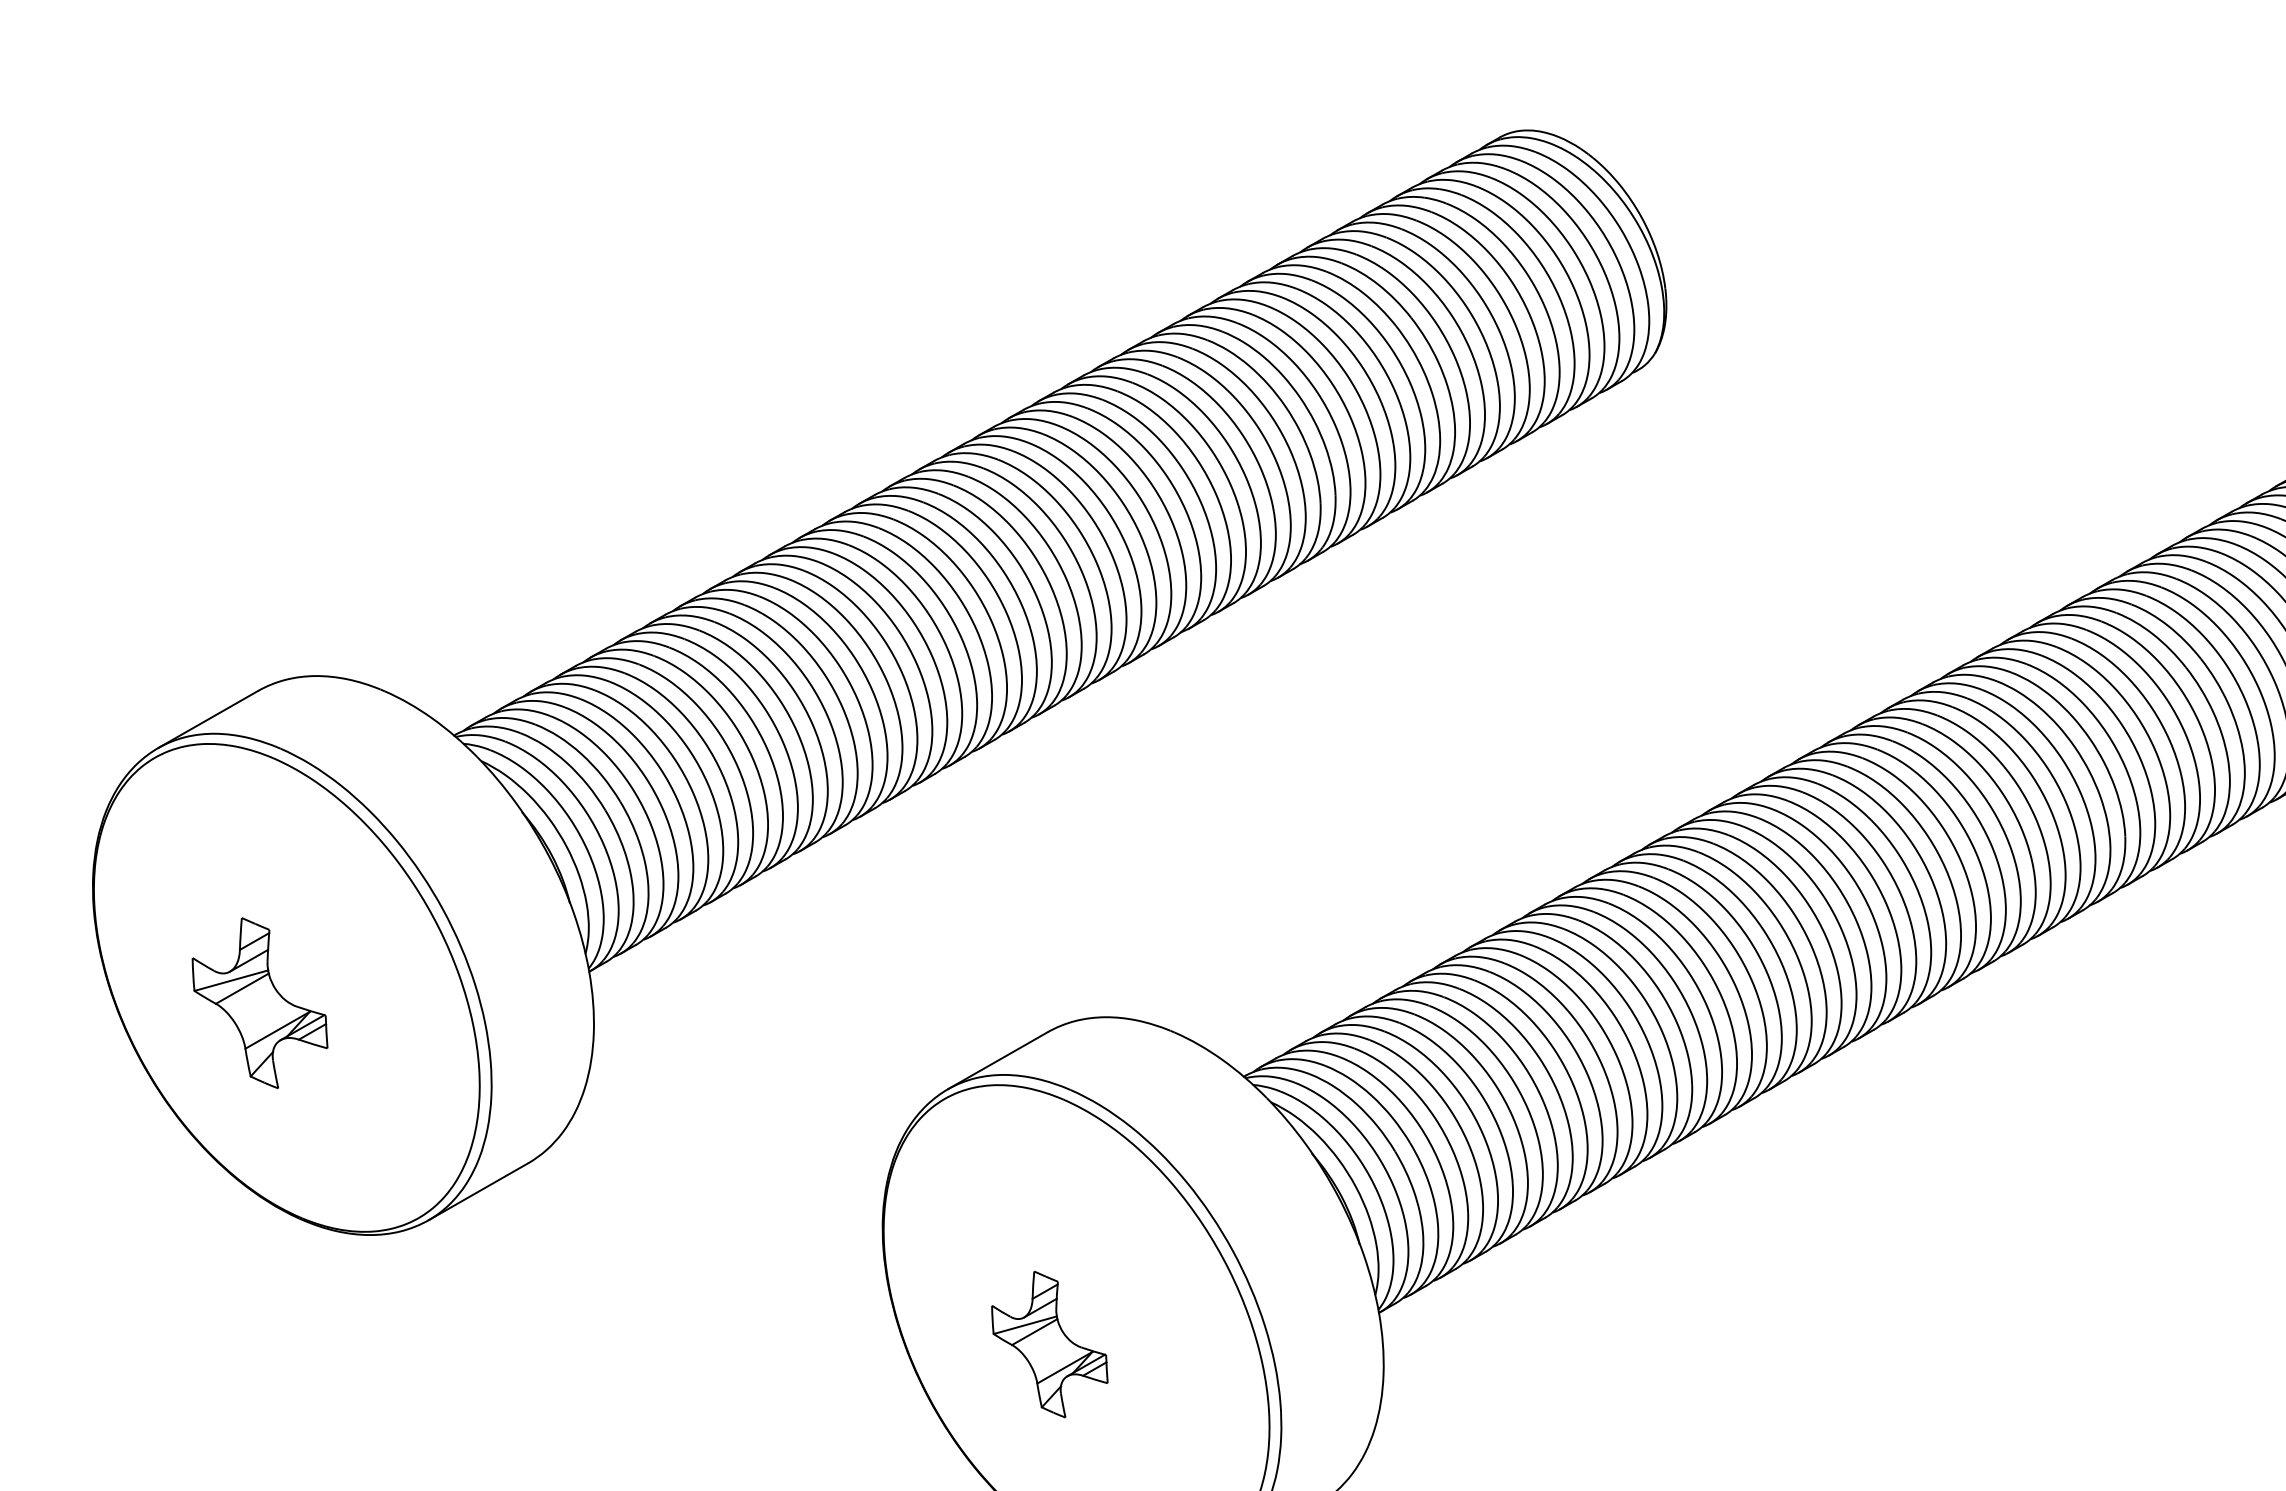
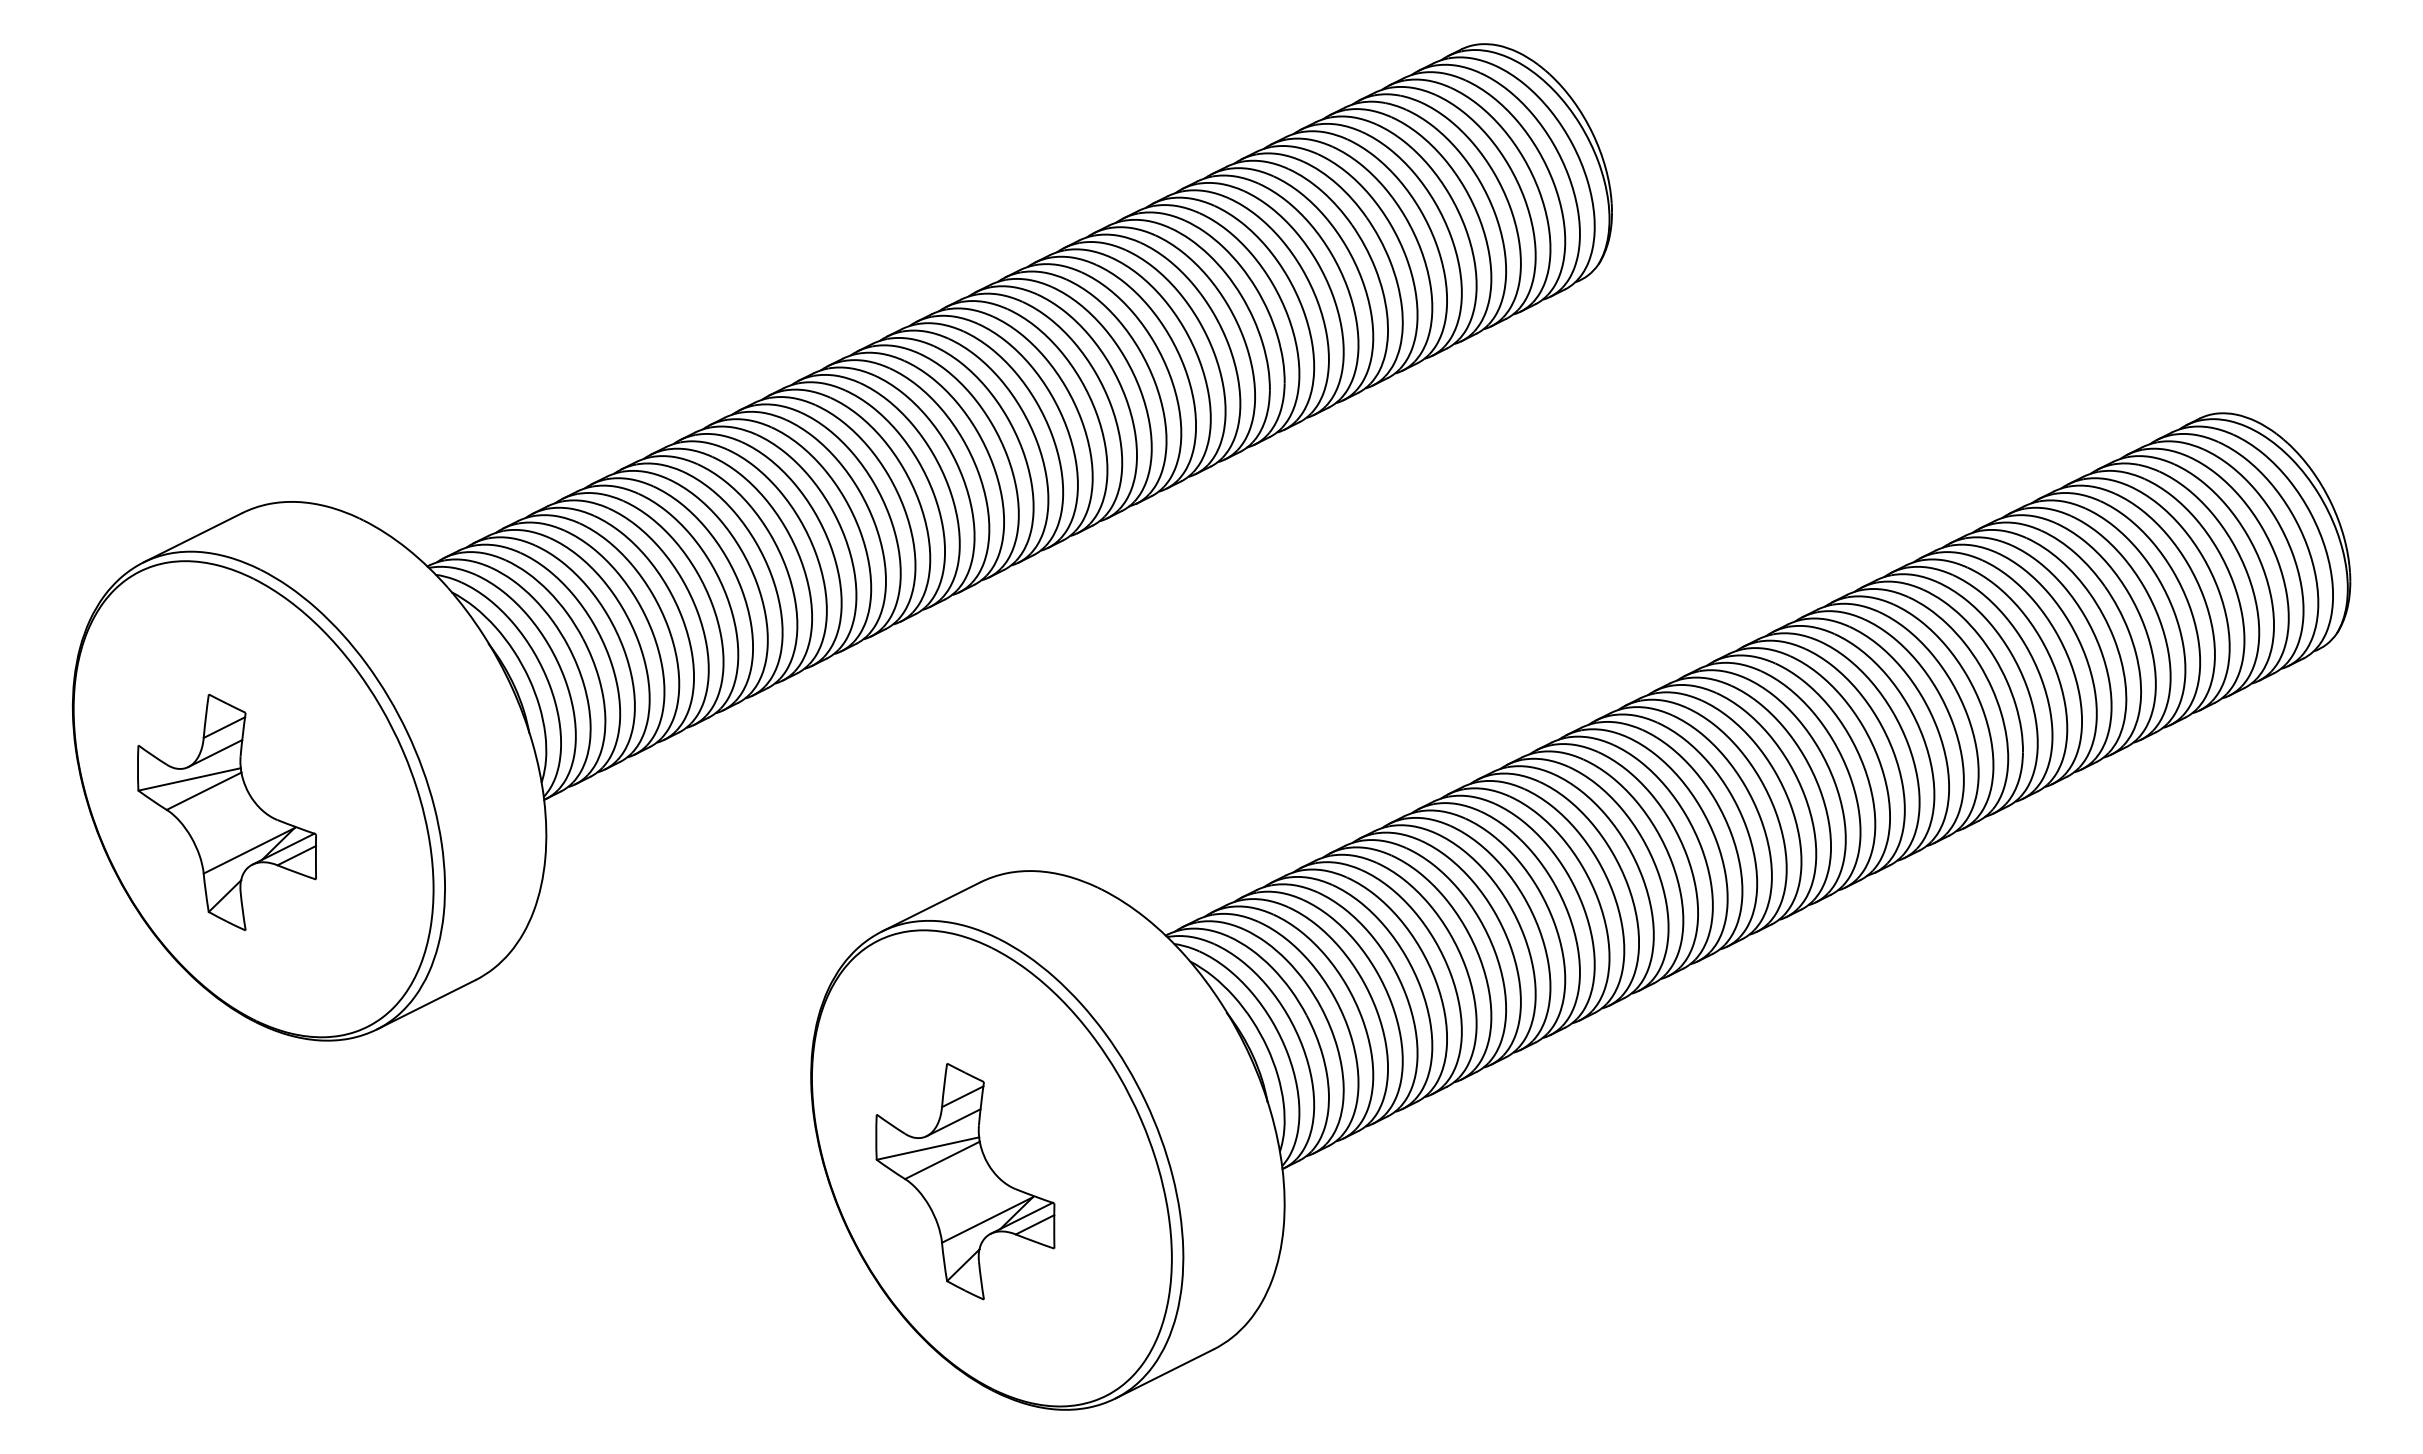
part: (259, 1003) -> (226, 812), size x1.43
part: (1049, 1344) -> (965, 1181), size x1.67

